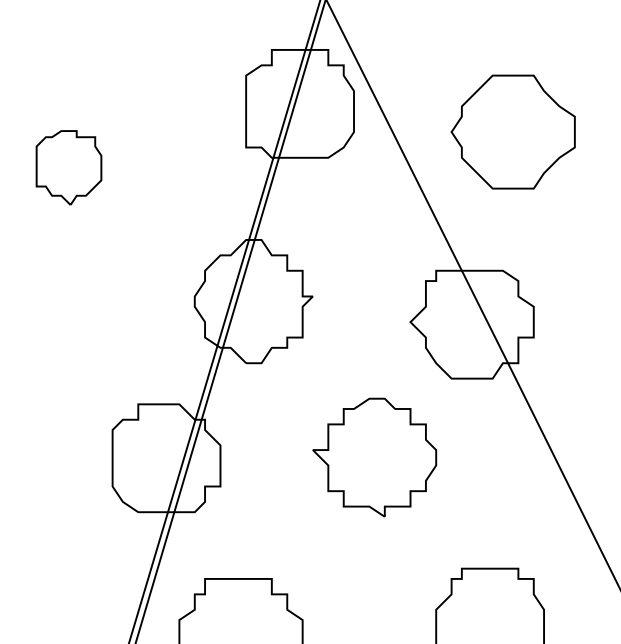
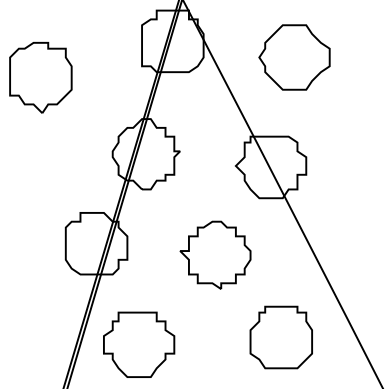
part: (68, 167) -> (40, 77), size x1.67
part: (374, 456) -> (215, 254), moved

